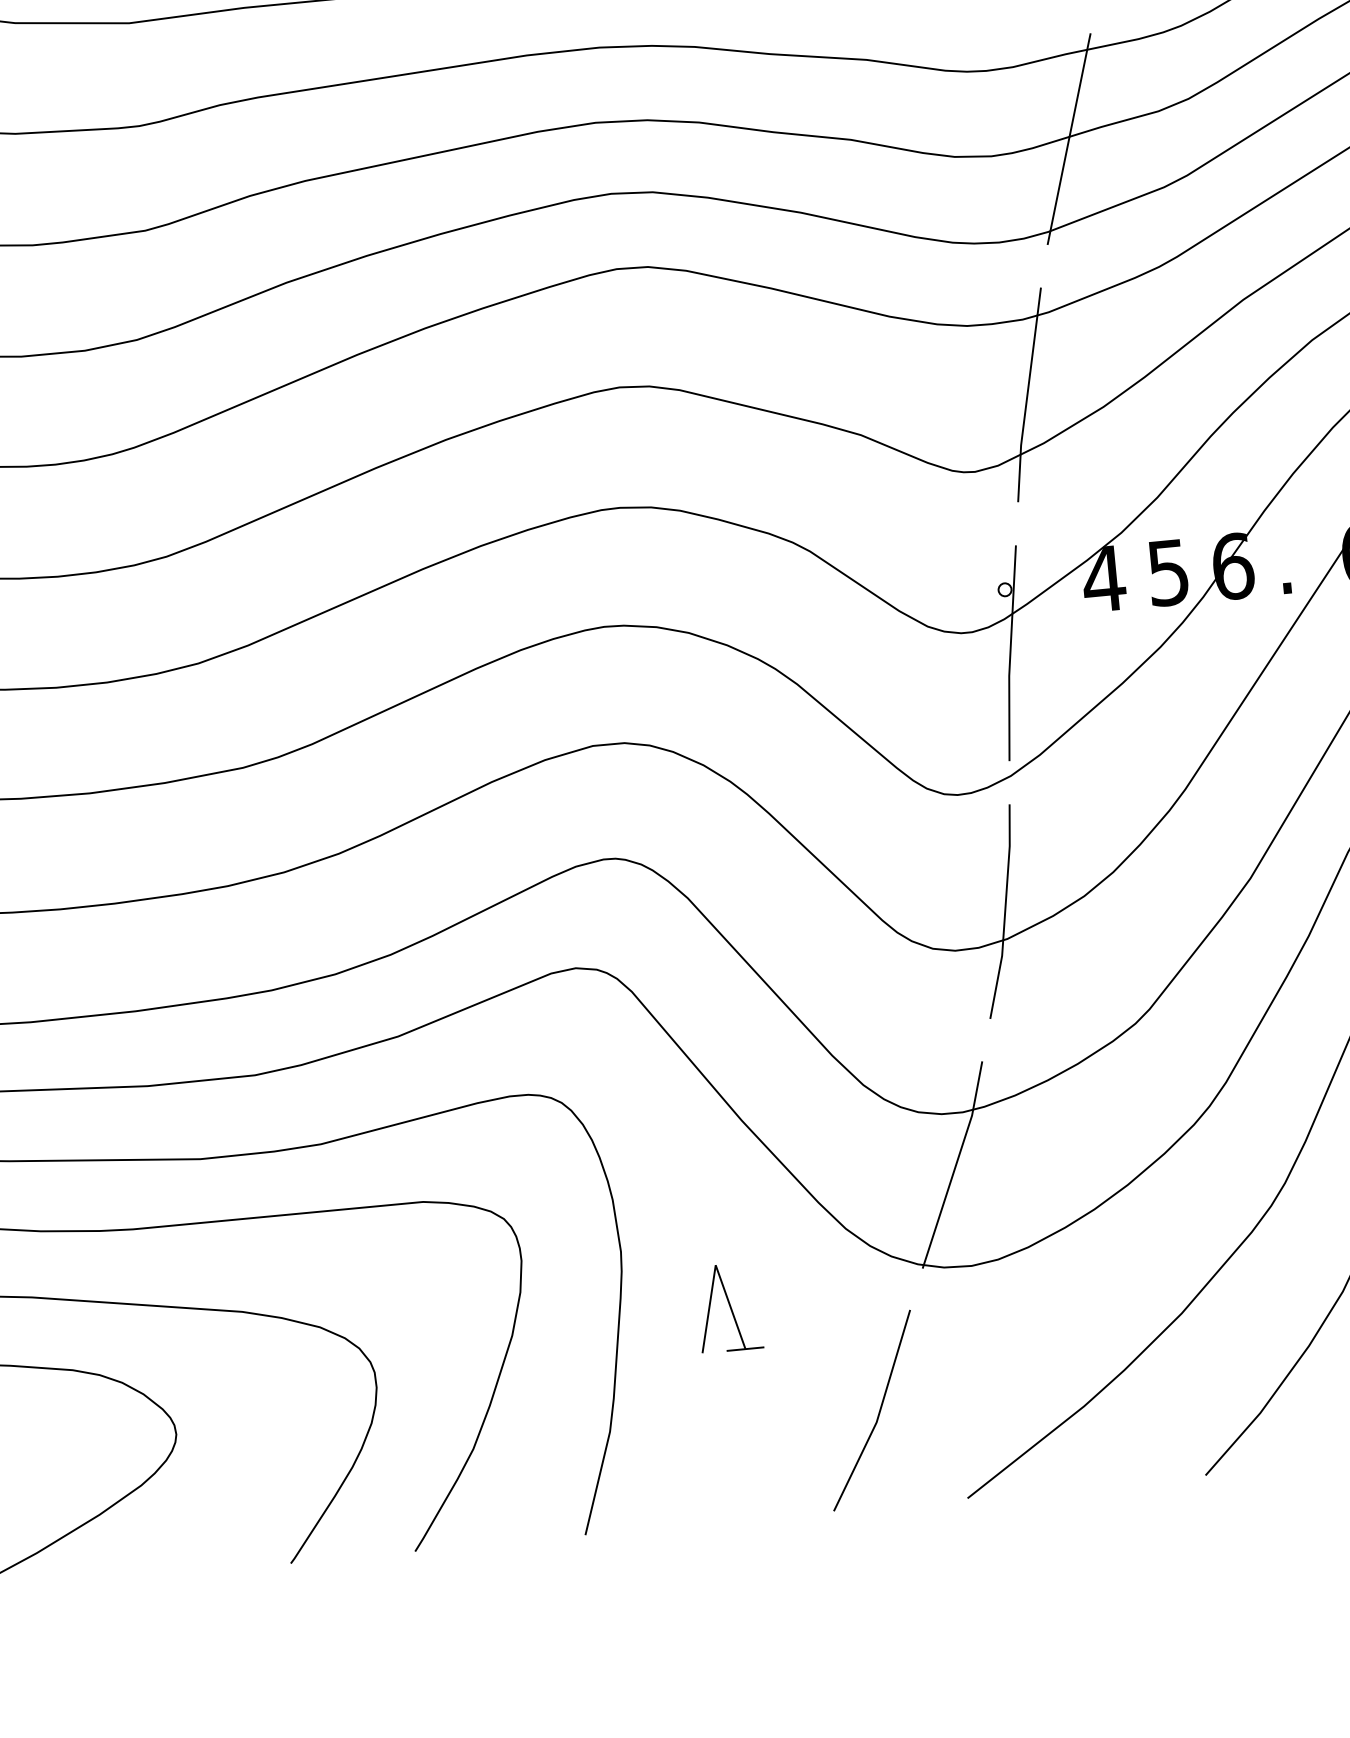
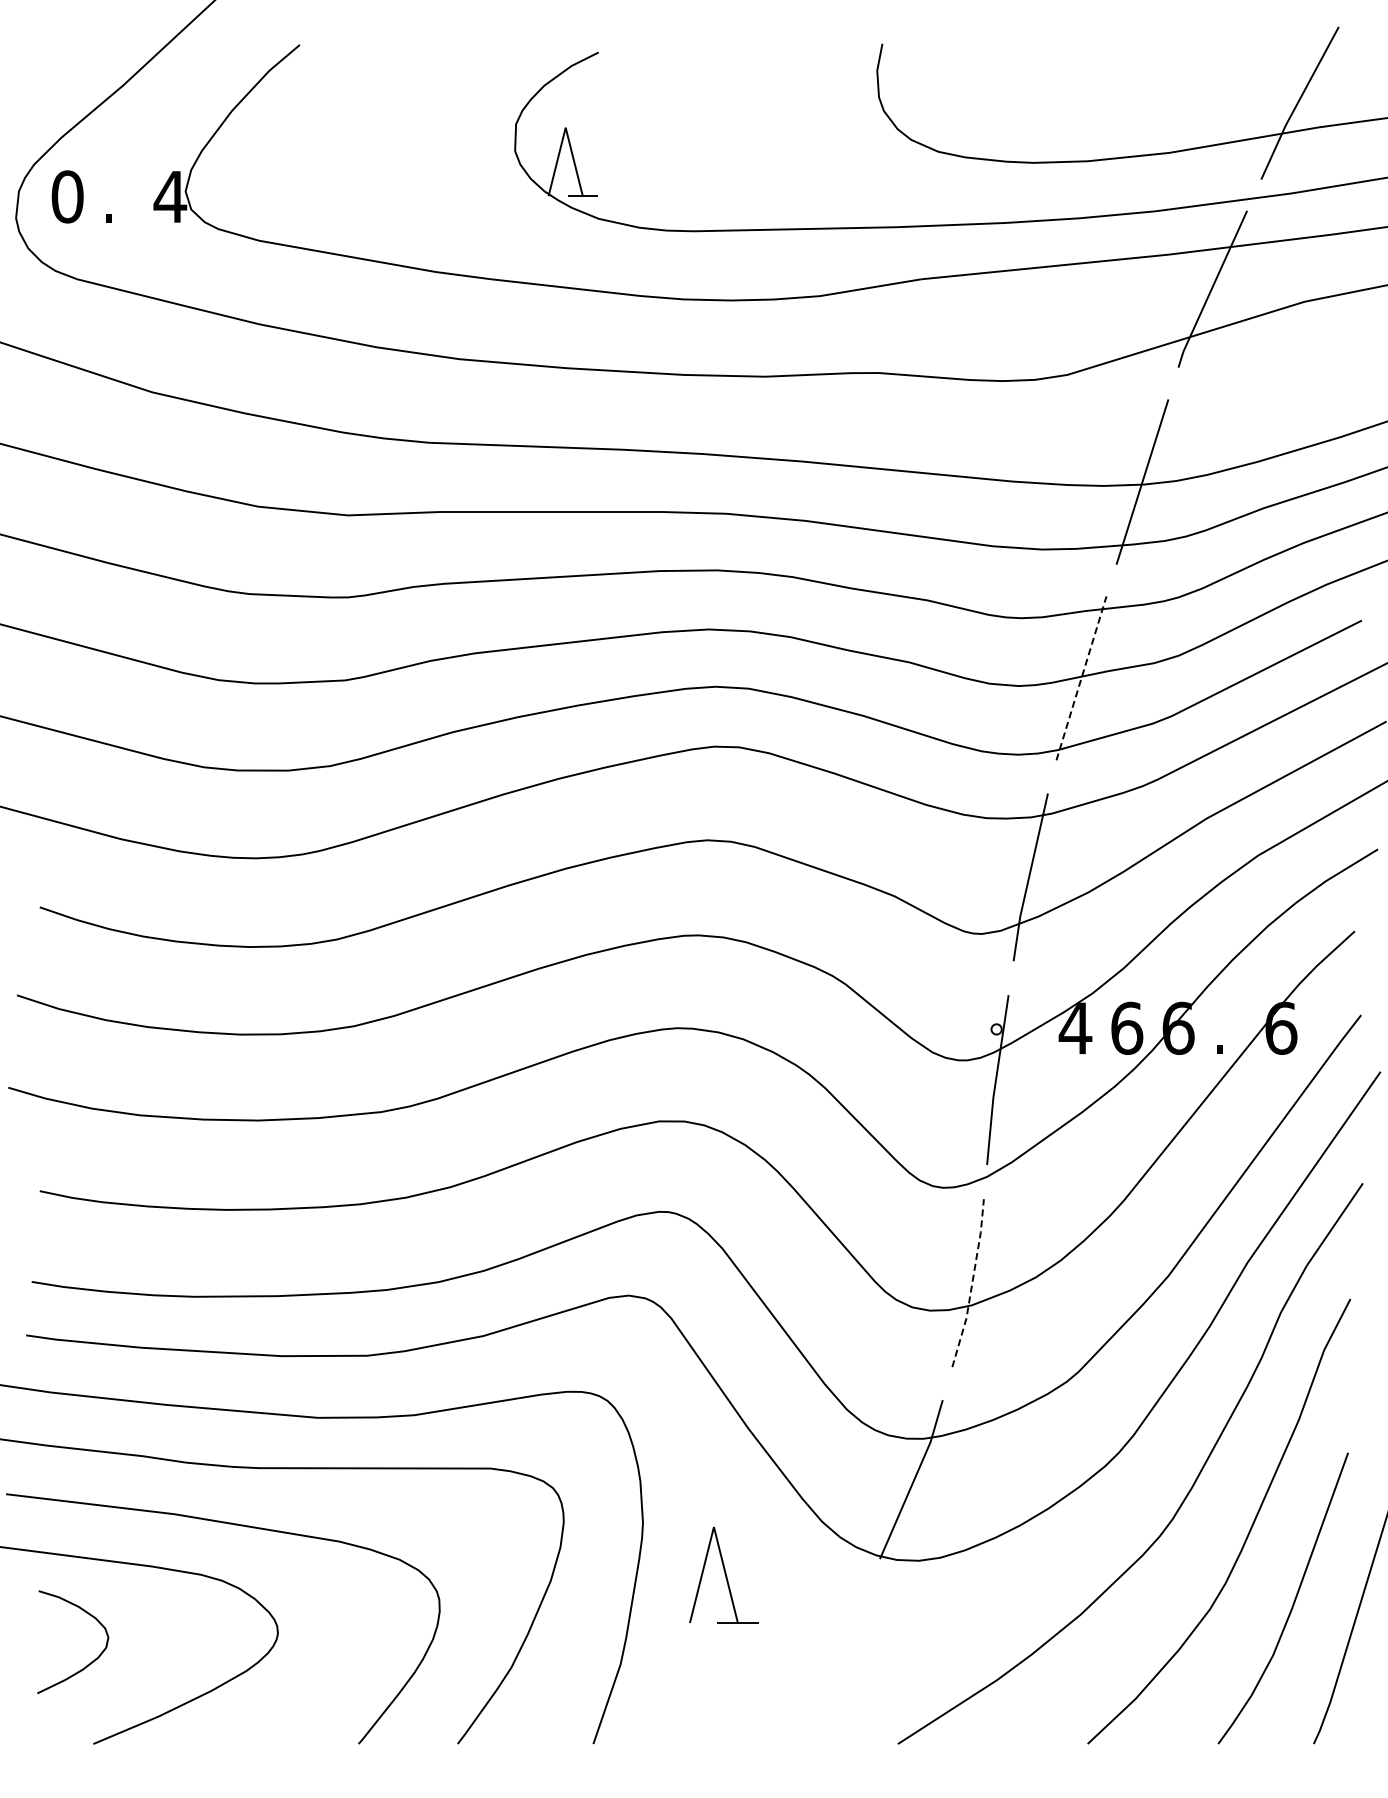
line: (1069, 138) -> (1081, 677), solid -> dashed
text: (1169, 571) -> (1127, 1027), 5 -> 6
line: (1005, 911) -> (972, 1283), solid -> dashed
part: (728, 1306) -> (723, 1574), size x1.4
line: (877, 1413) -> (833, 1670), removed

